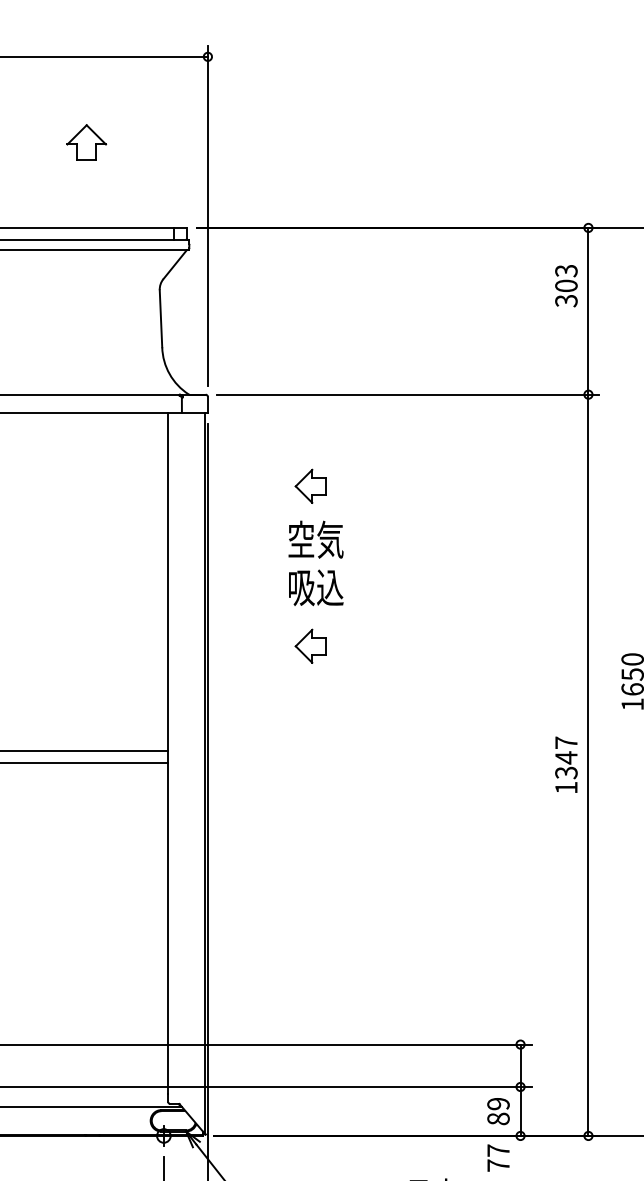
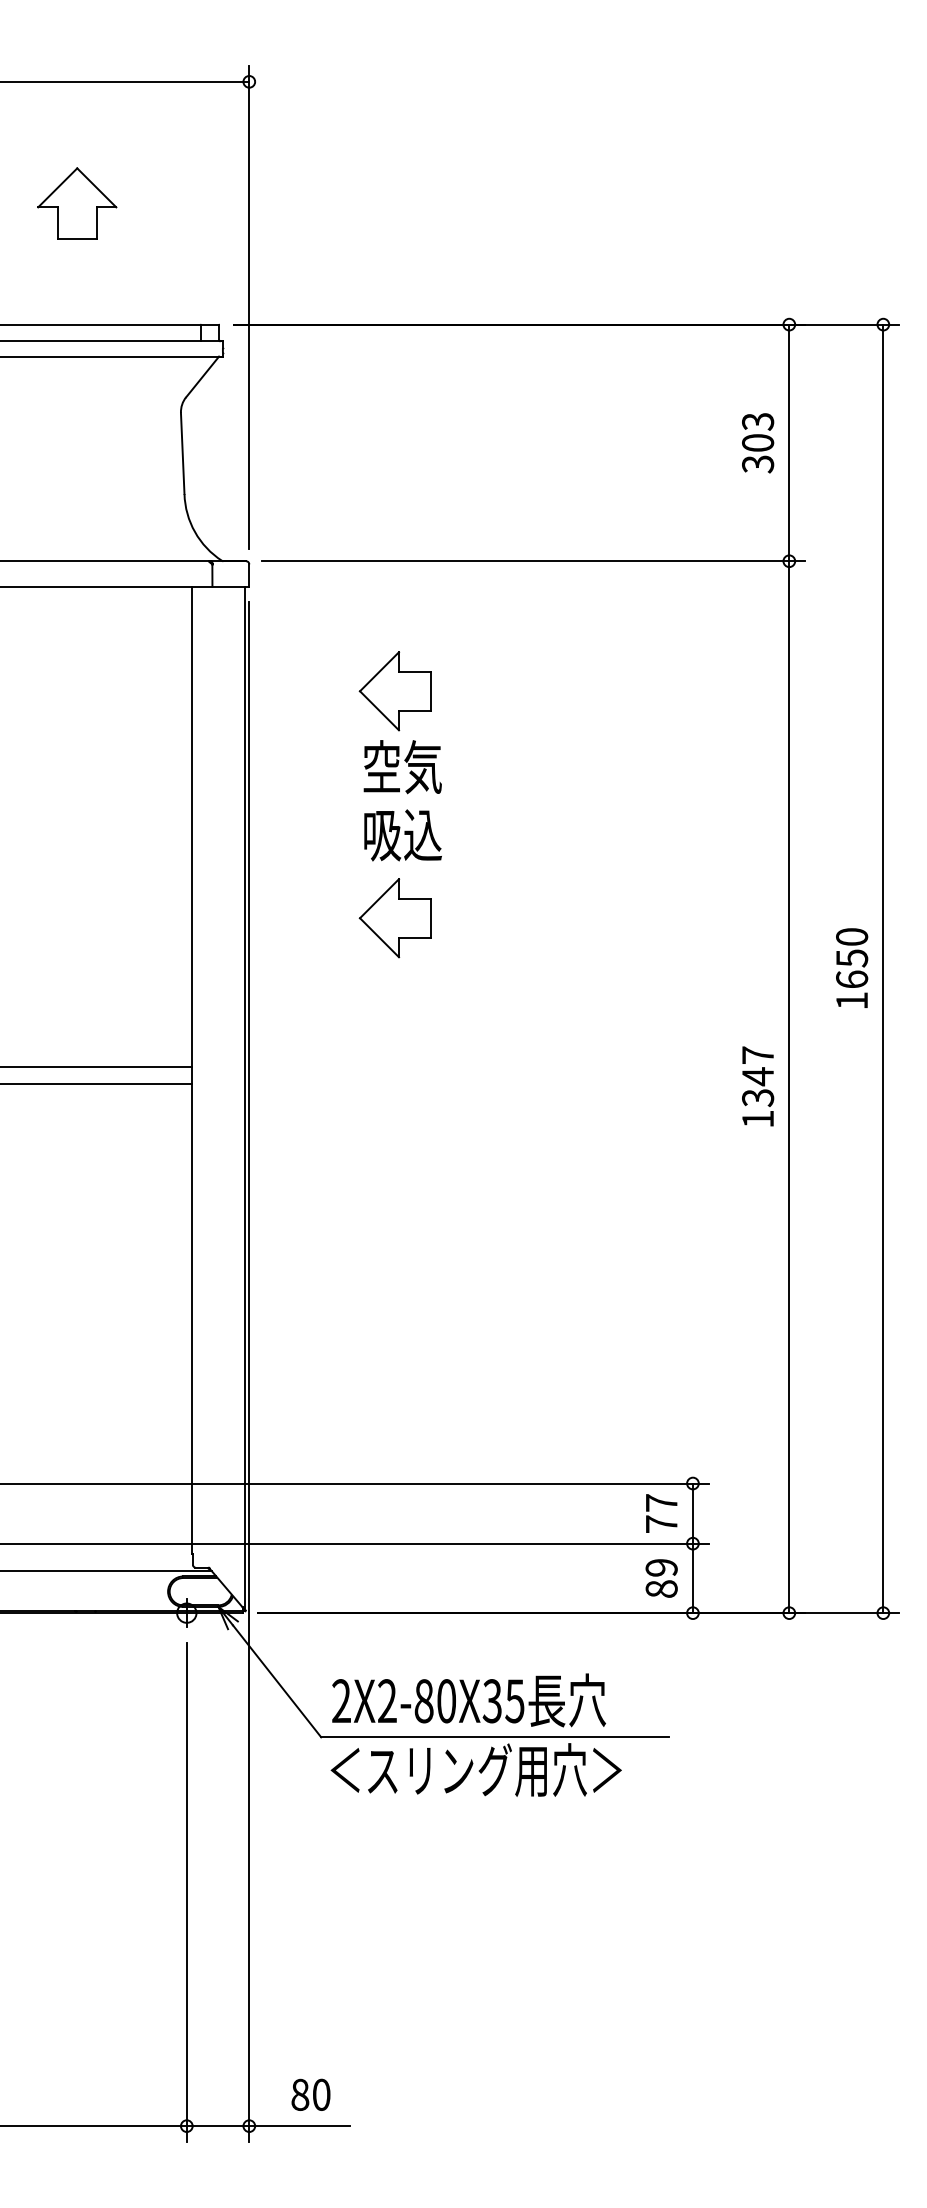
part: (86, 142) -> (77, 203), size x1.43
text: (566, 286) -> (758, 443), moved
part: (310, 486) -> (394, 691), size x1.67
part: (310, 646) -> (394, 918), size x1.67
text: (498, 1158) -> (661, 1513), moved

